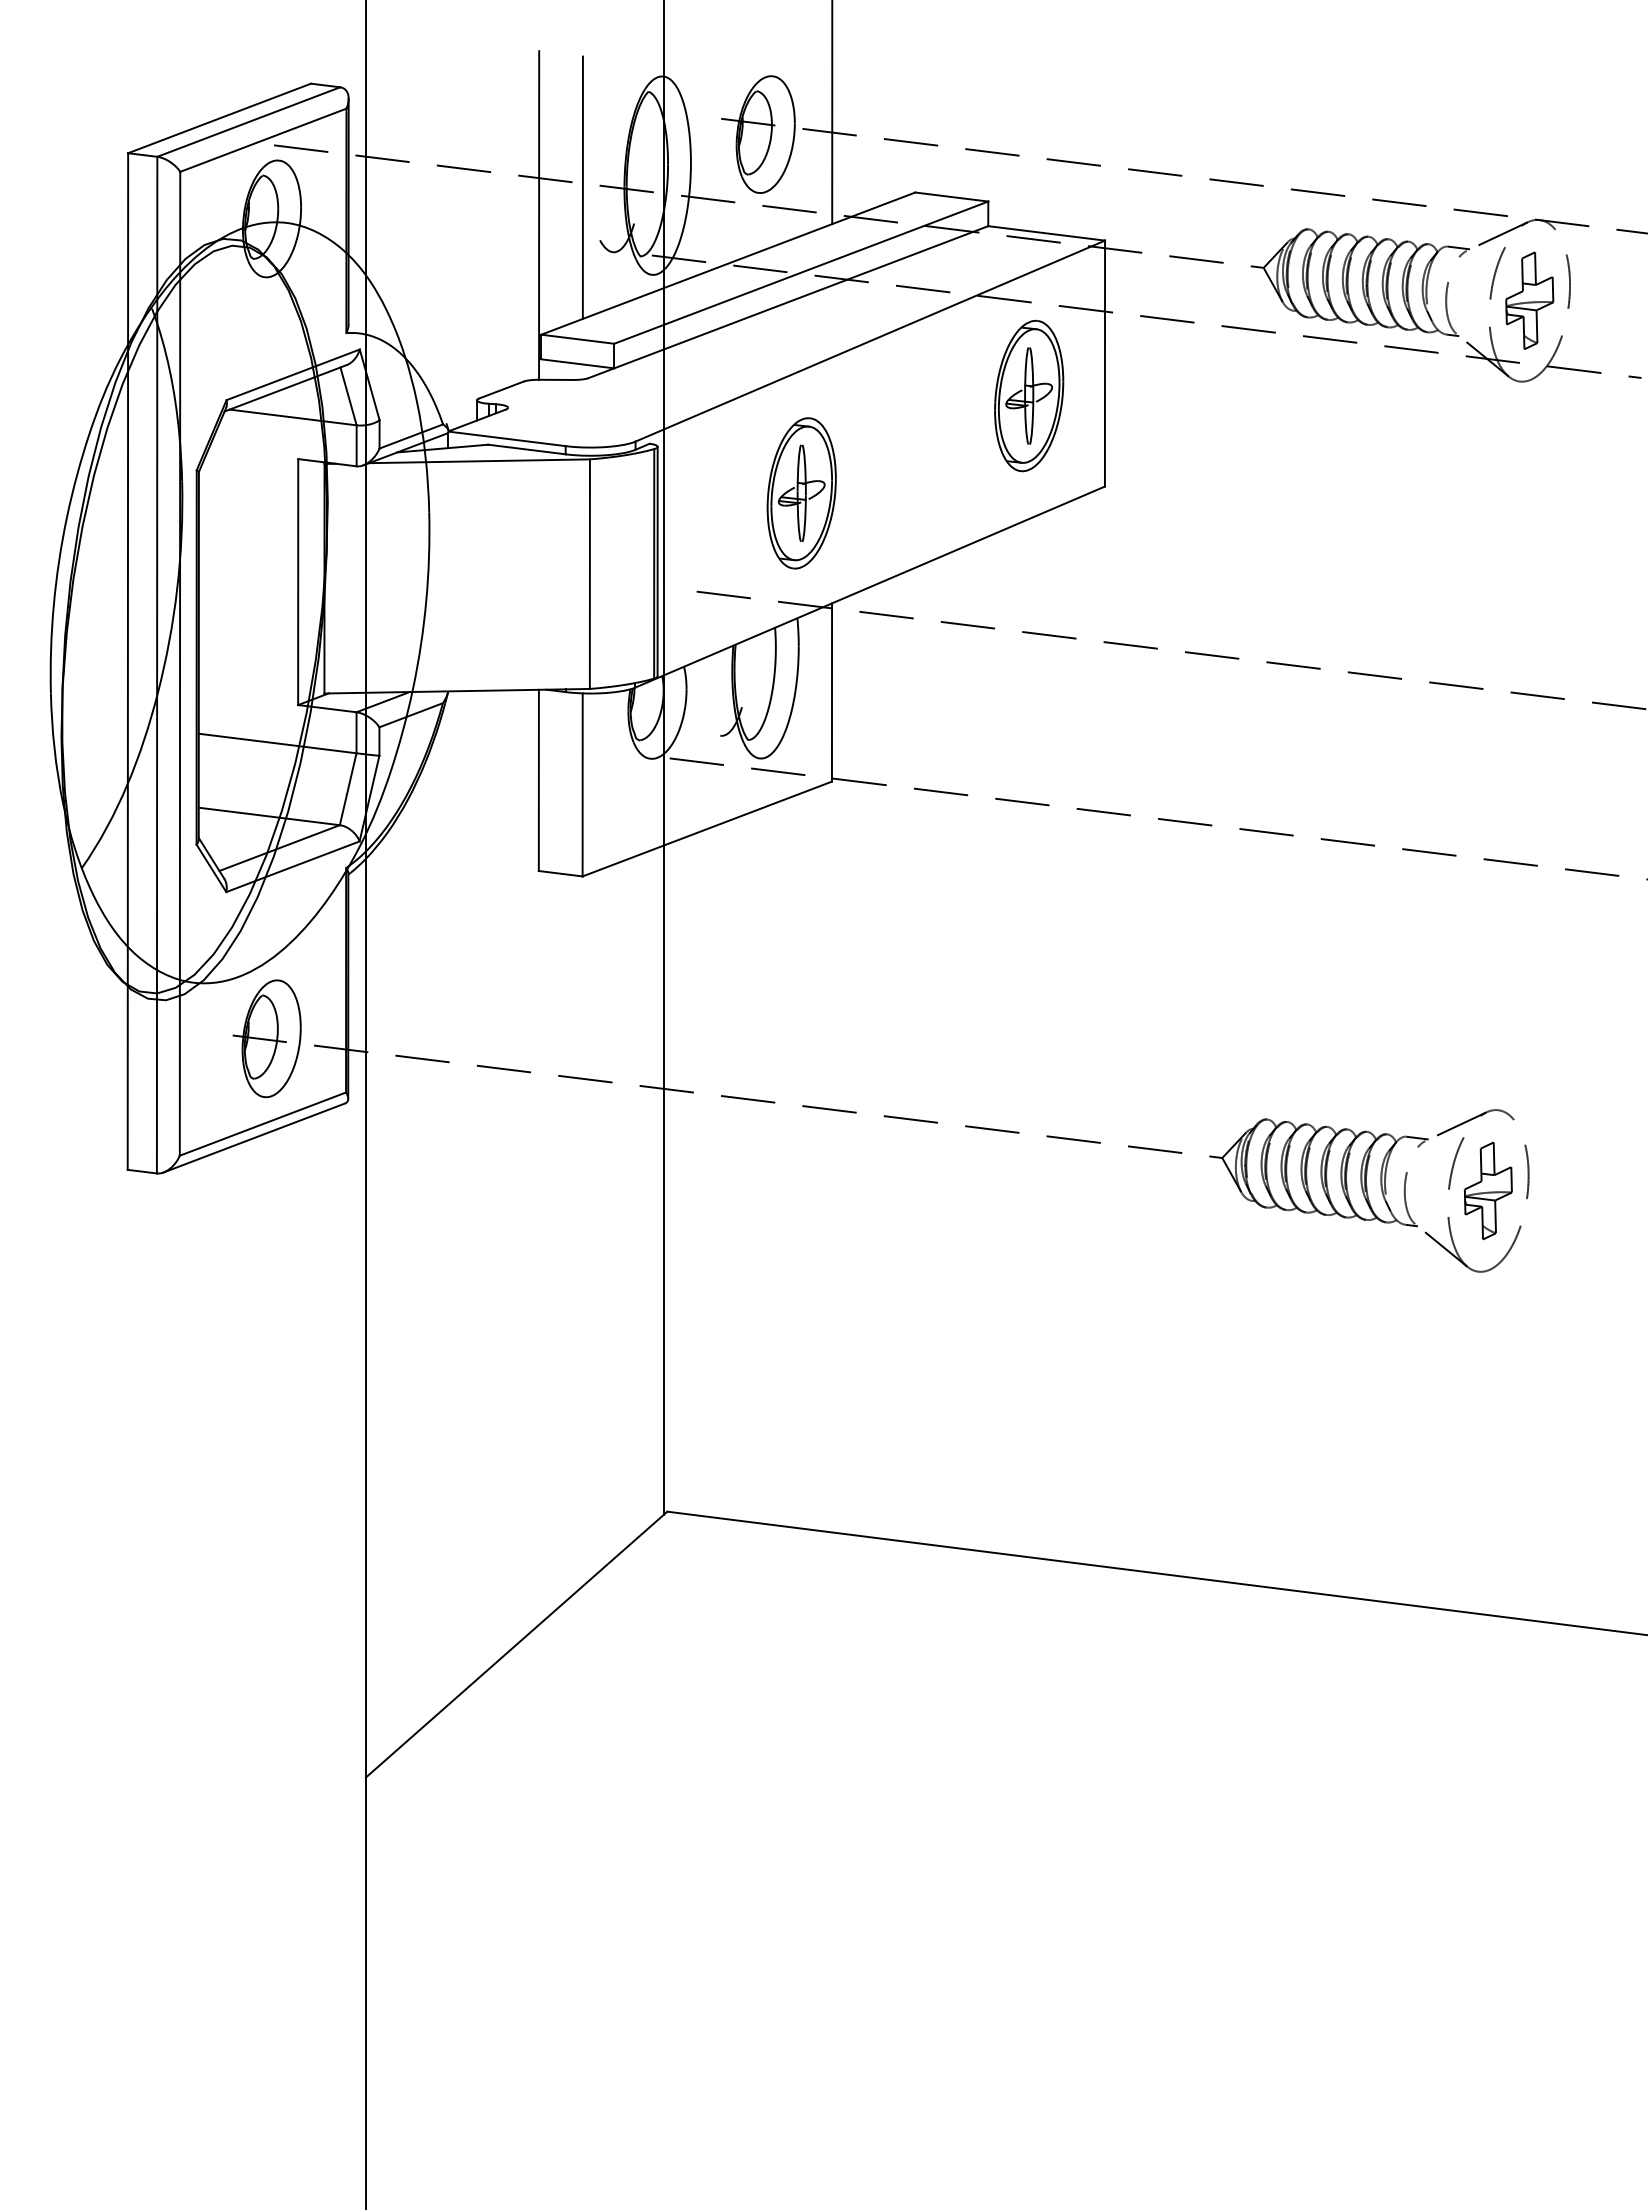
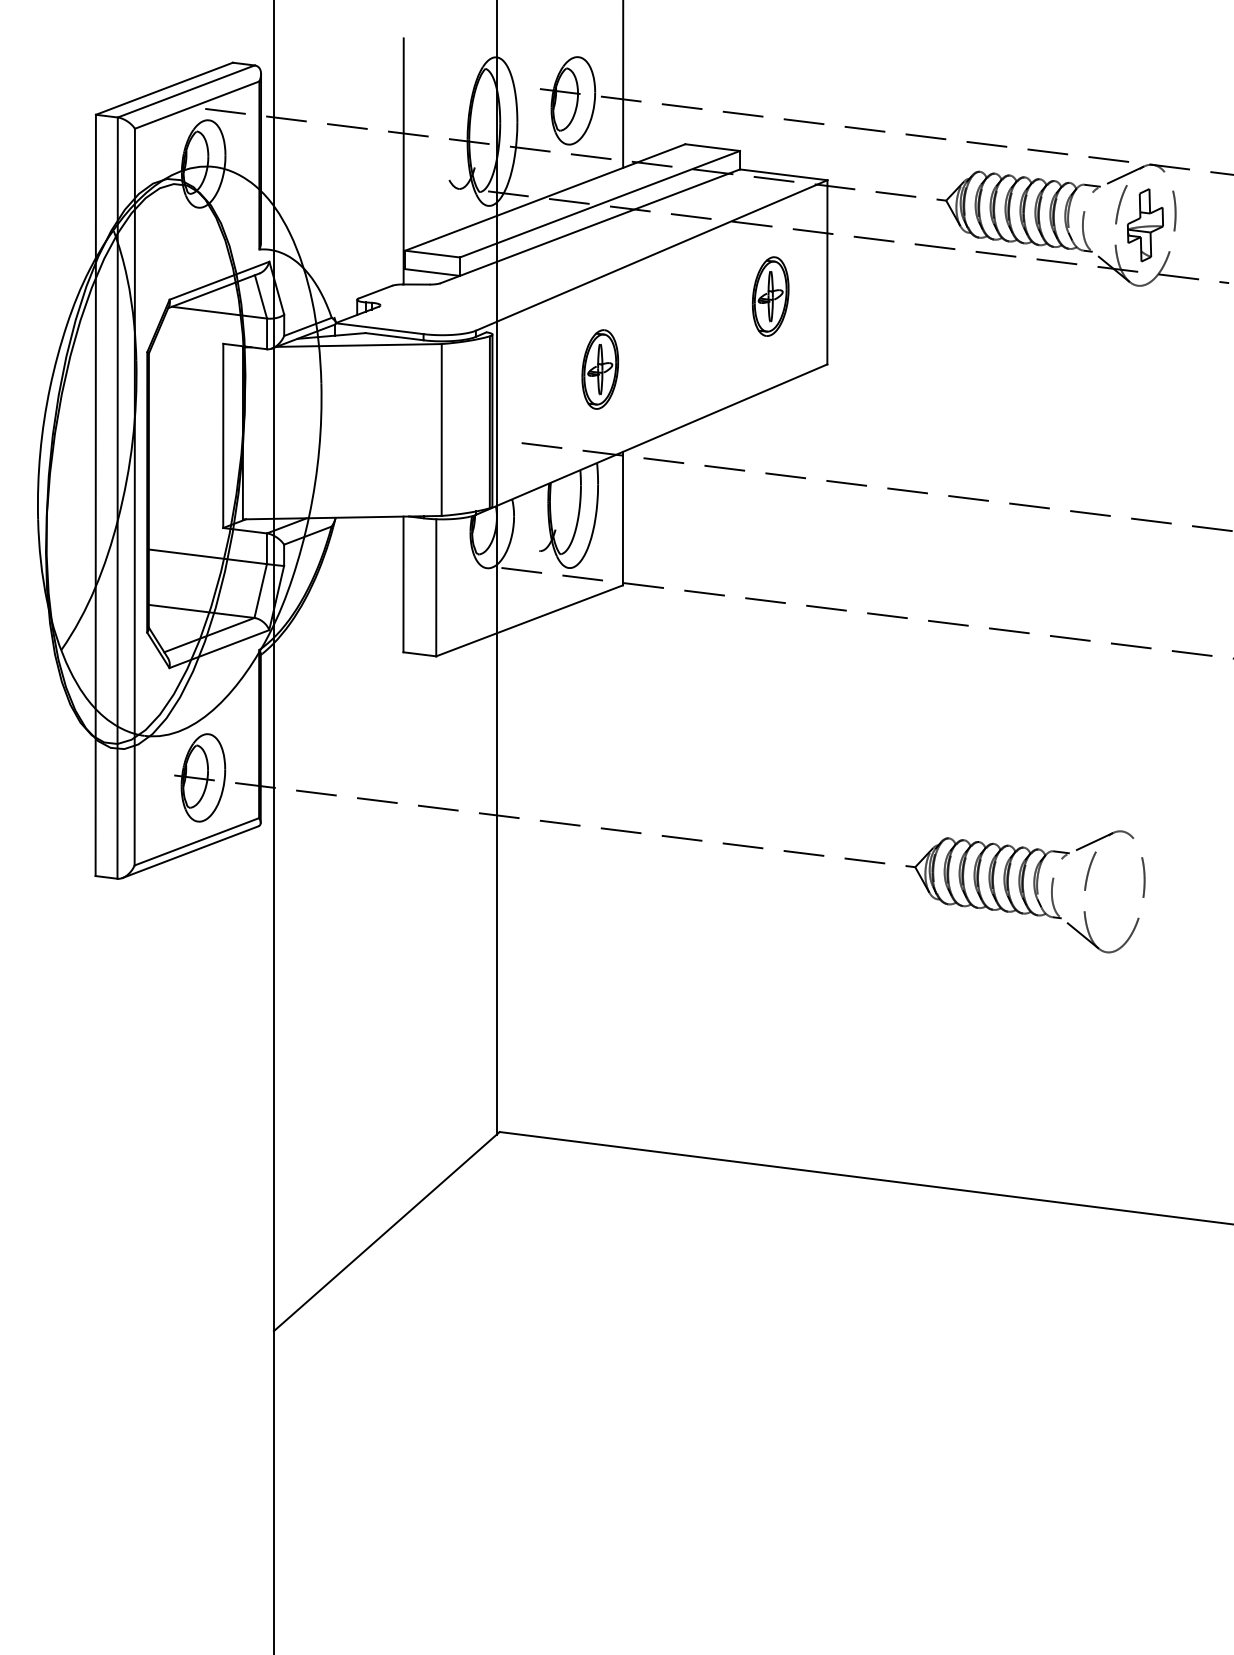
line: (582, 187) -> (436, 140), removed
part: (1029, 395) -> (770, 296), size x0.7
part: (801, 493) -> (600, 369), size x0.7
part: (1488, 1190) -> (1114, 891), removed

